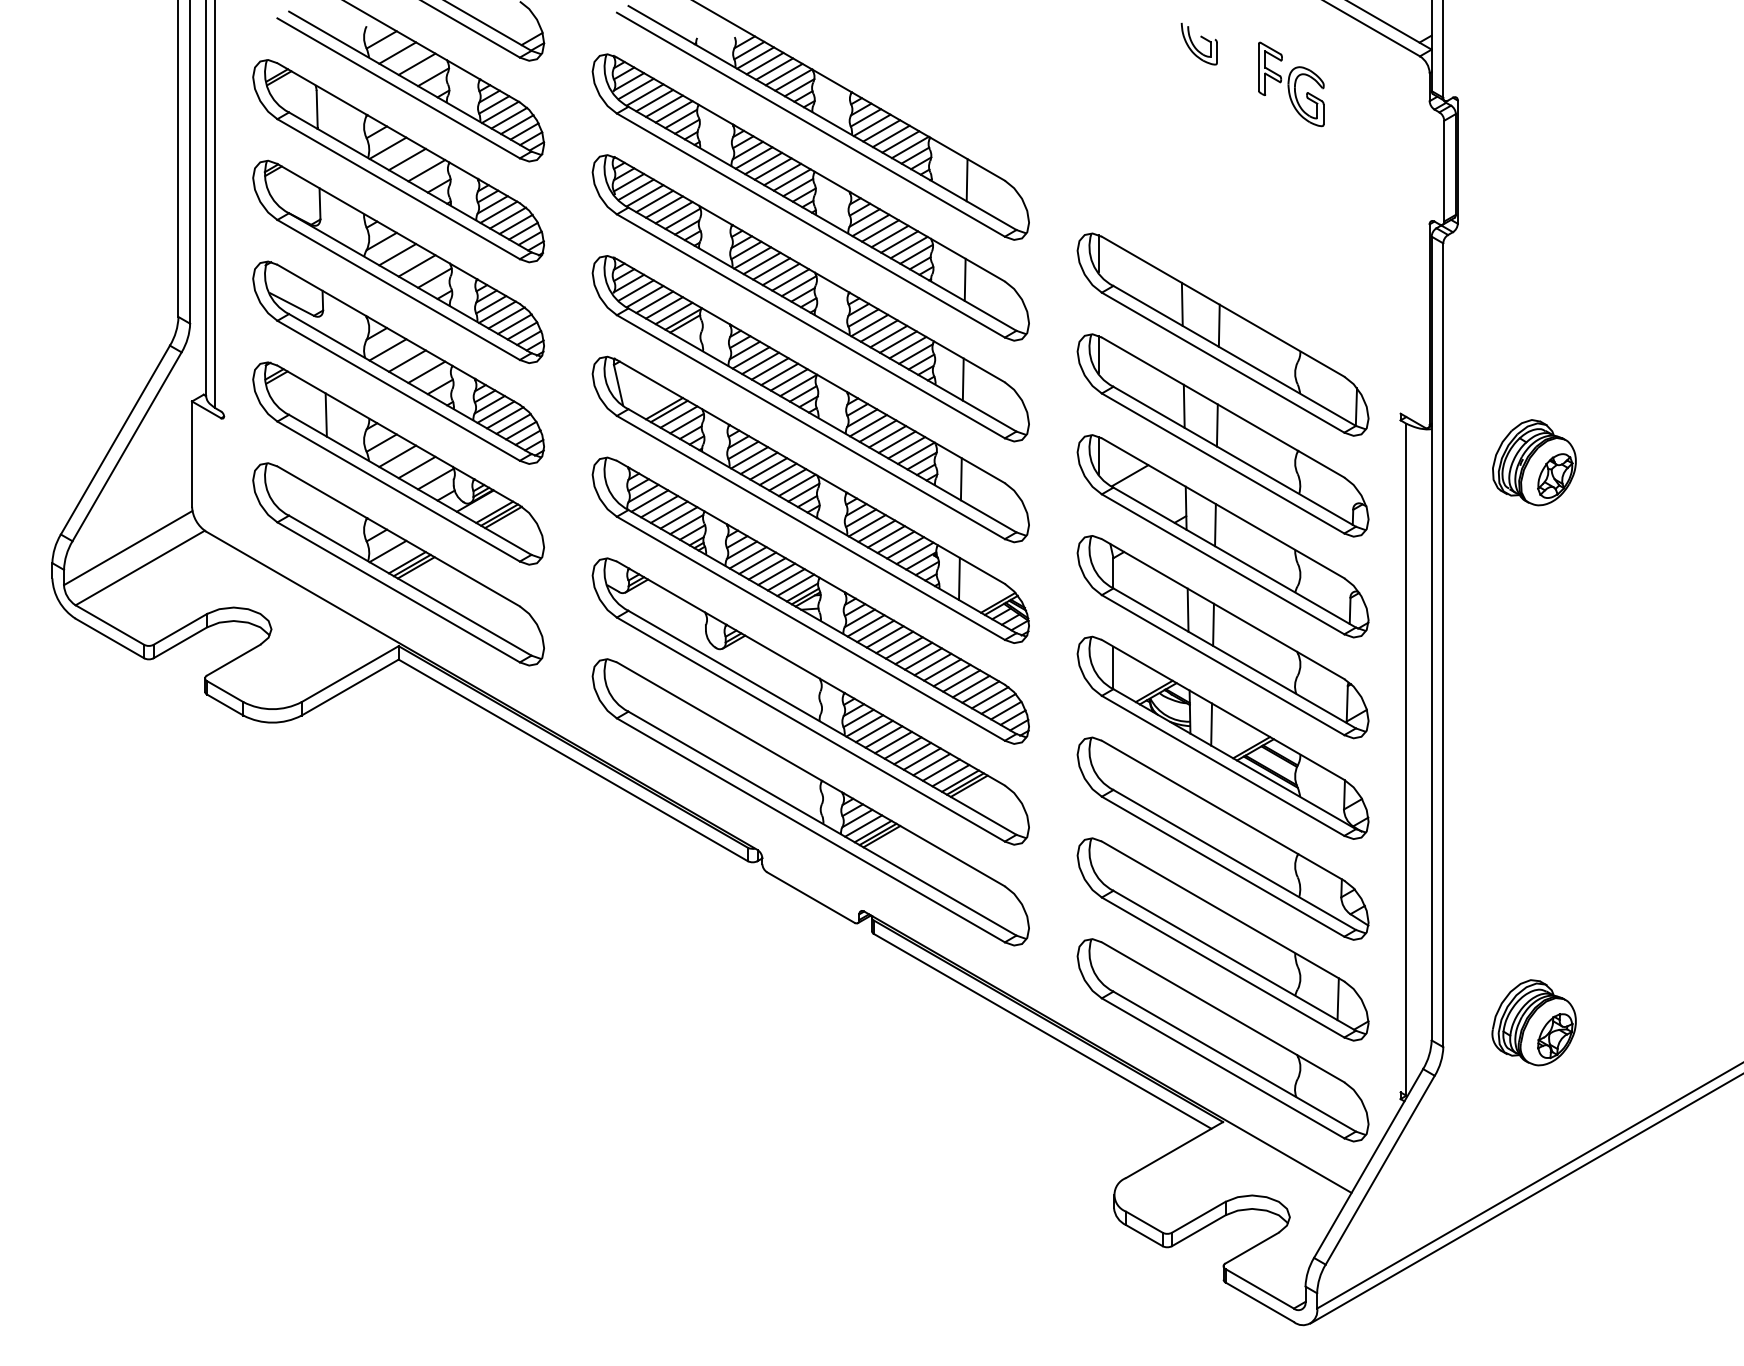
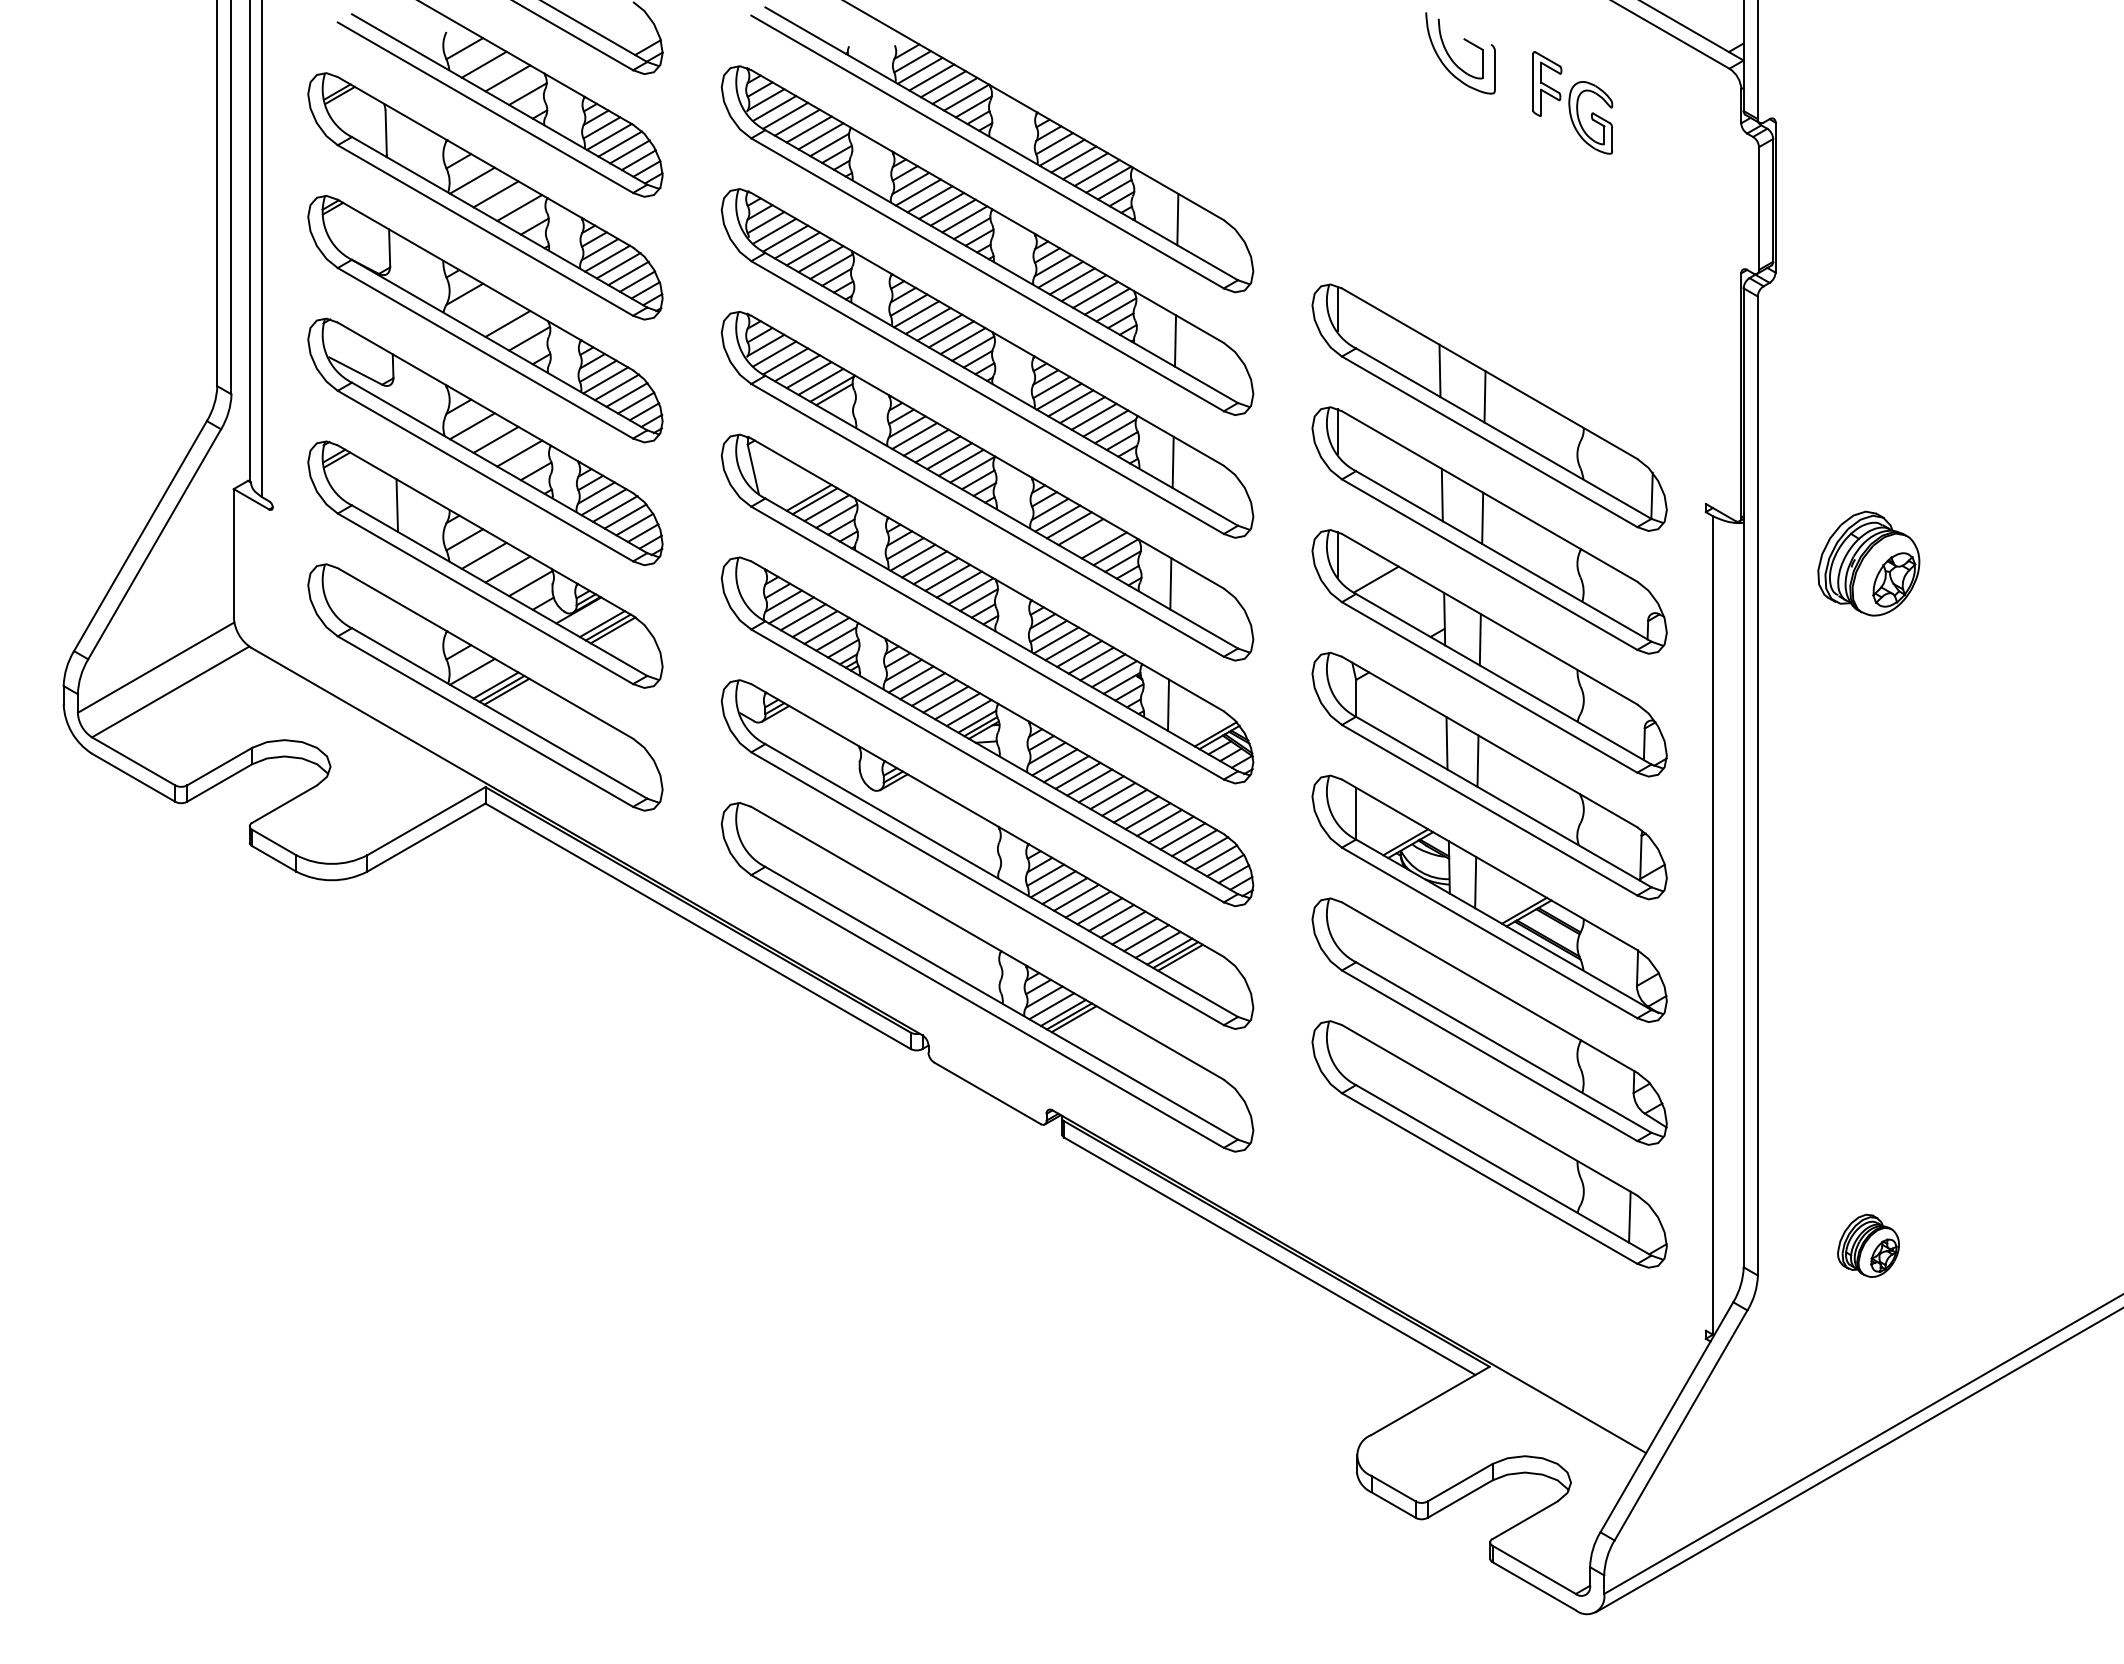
part: (1199, 43) -> (1460, 53), size x1.6
line: (397, 254) -> (483, 310), removed
line: (897, 442) -> (1092, 538), removed
part: (1534, 1022) -> (1868, 1245), size x0.6
part: (1222, 1040) -> (1489, 1267), removed

